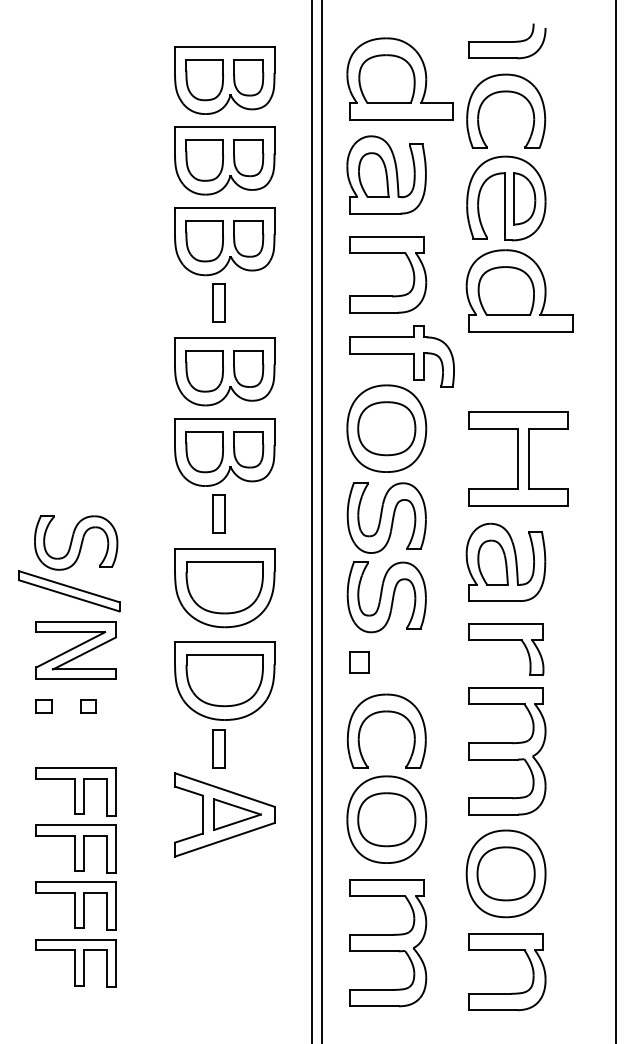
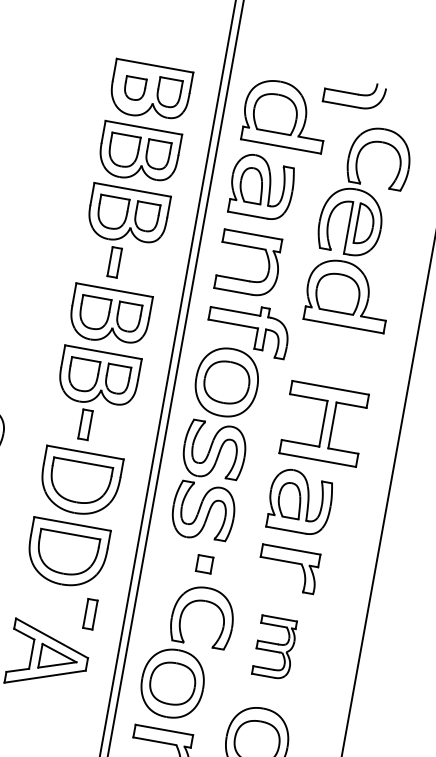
part: (507, 41) -> (354, 93), moved
part: (204, 80) -> (134, 89), size x0.7
part: (506, 92) -> (382, 143), moved
part: (359, 662) -> (205, 564), moved
part: (386, 712) -> (205, 601), moved
part: (218, 748) -> (90, 613), moved
part: (507, 751) -> (275, 647), size x0.6

